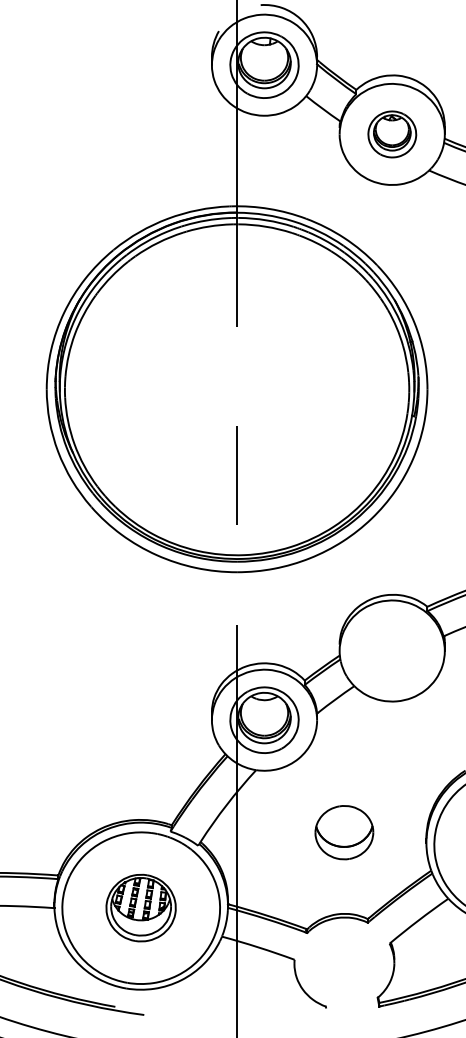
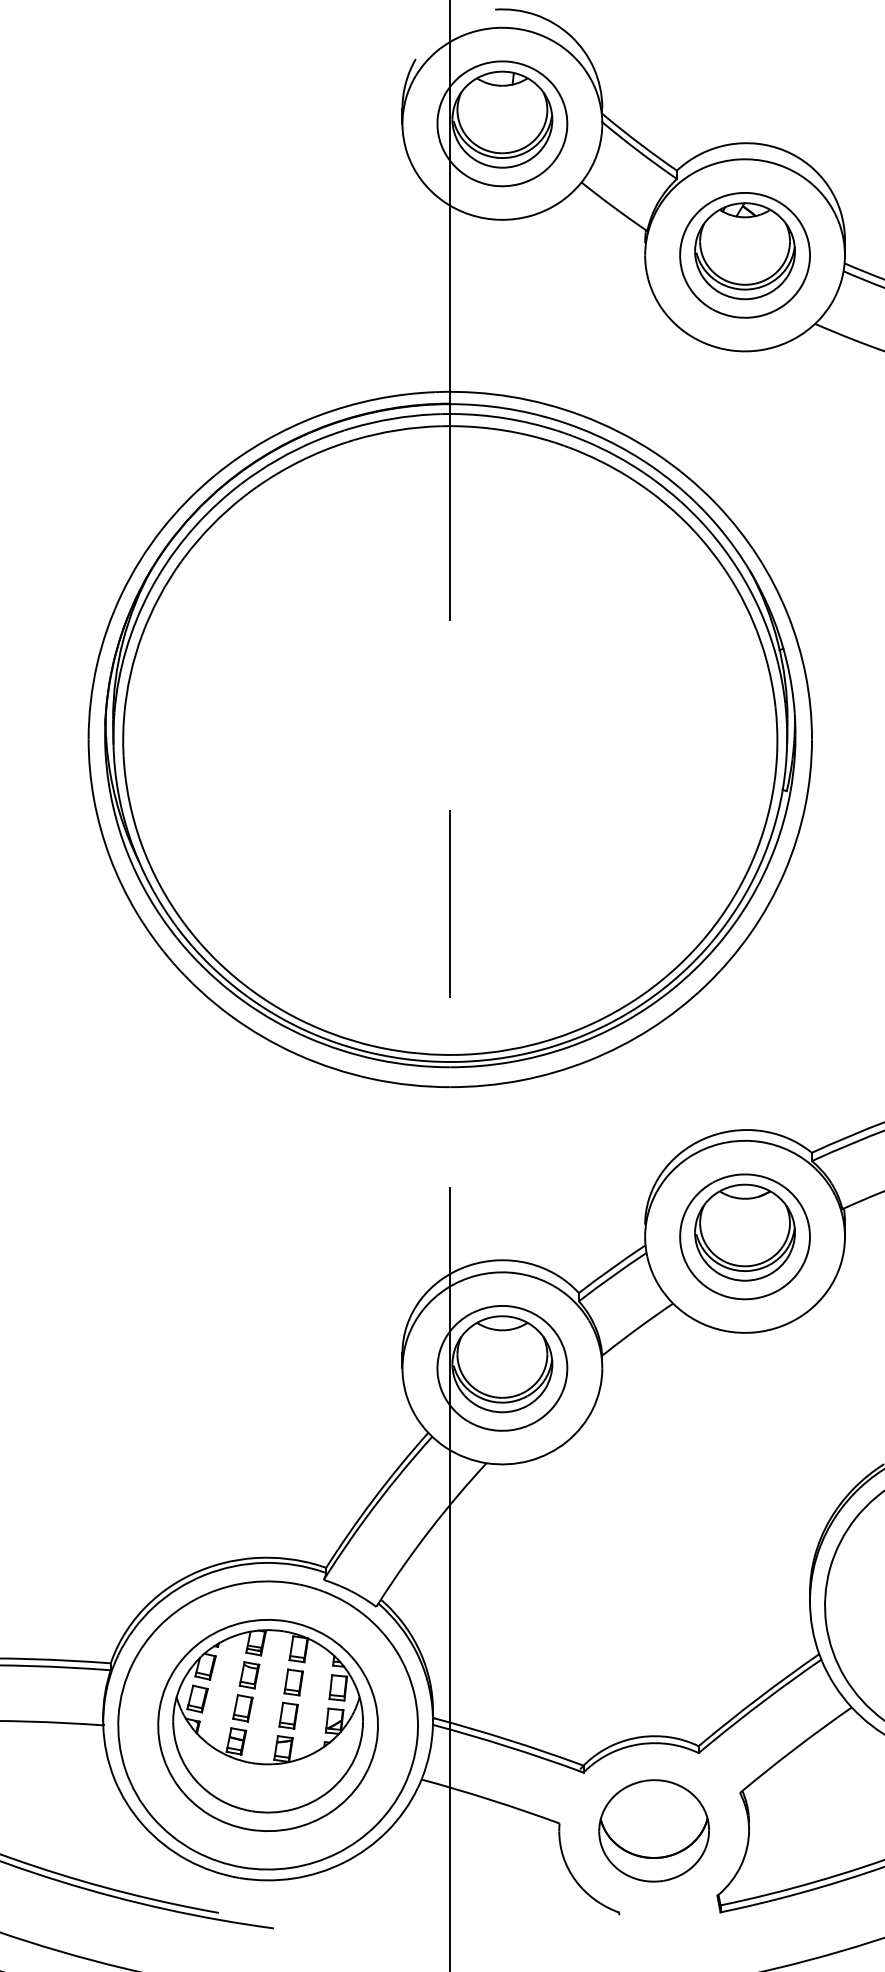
part: (392, 134) -> (745, 255), size x1.43
part: (392, 650) -> (745, 1235), added
part: (344, 832) -> (654, 1830), moved
part: (140, 907) -> (266, 1724), size x1.67

